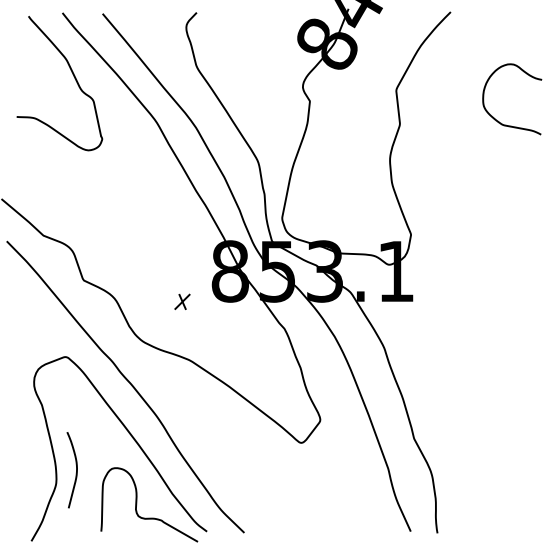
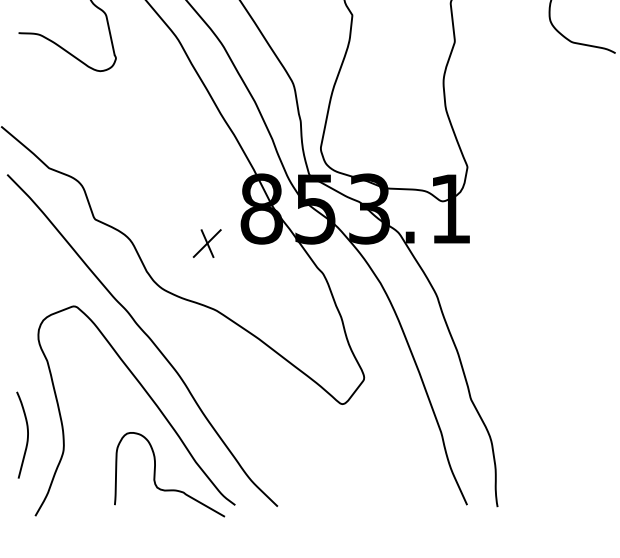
part: (182, 301) -> (207, 243), size x1.67
curve: (76, 470) -> (27, 435), moved

